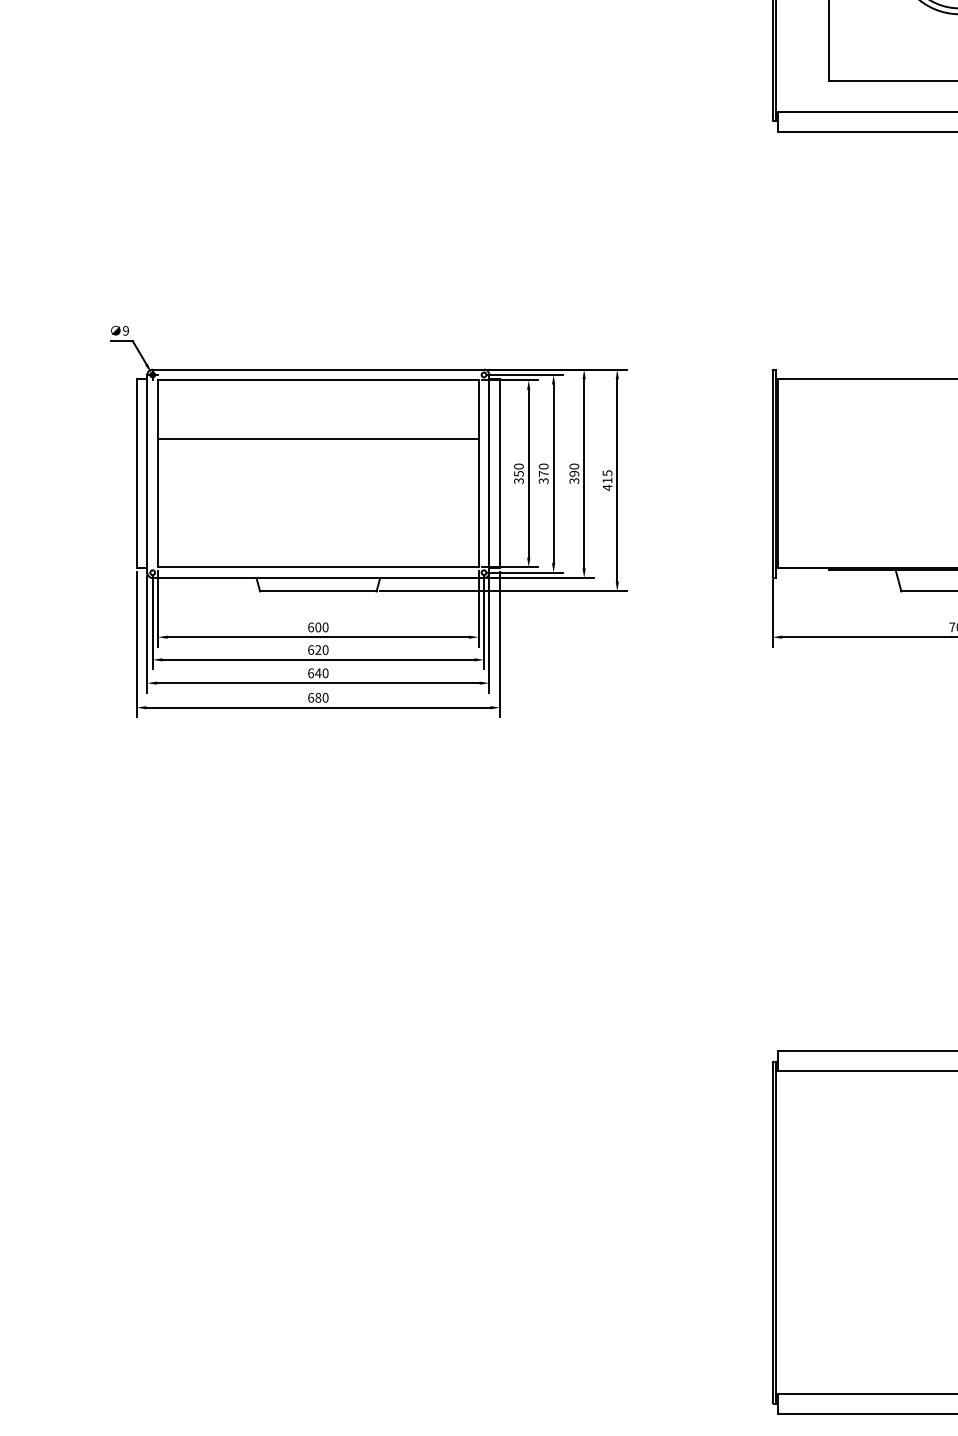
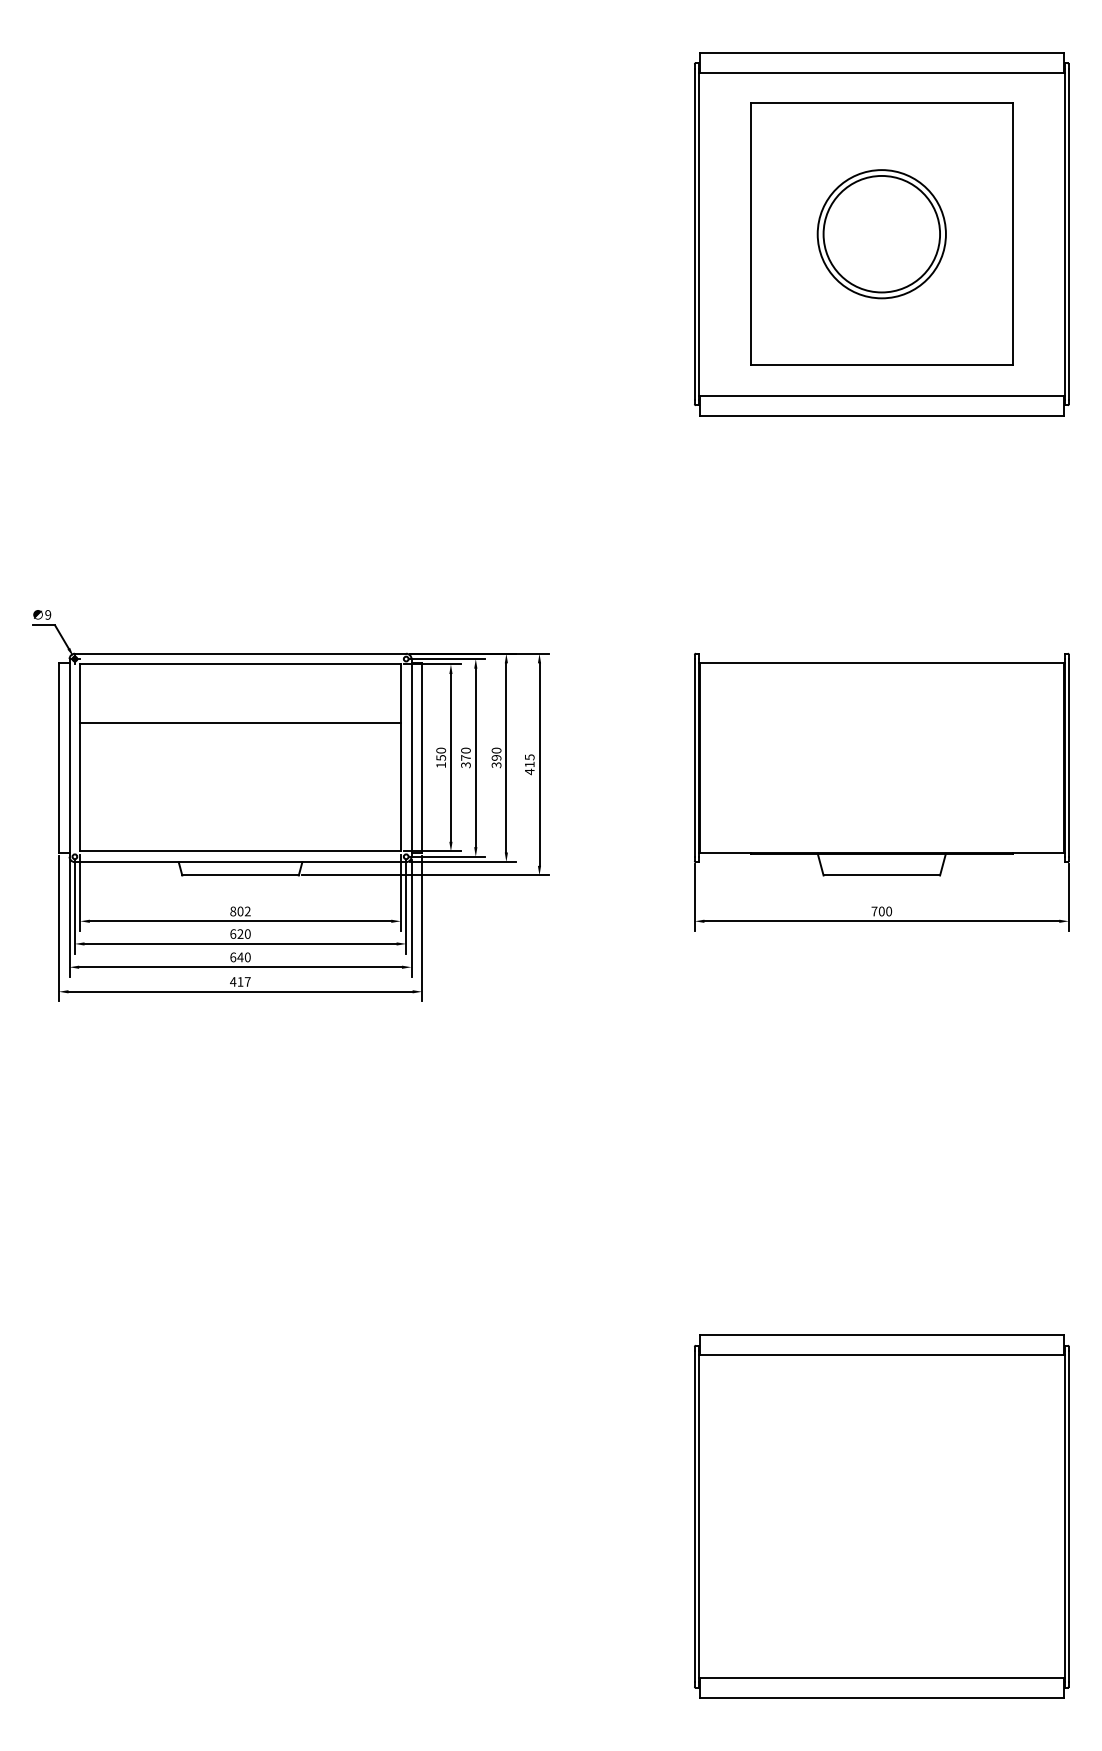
text: (519, 481) -> (441, 765), 350 -> 150
text: (318, 627) -> (240, 911), 600 -> 802
text: (318, 697) -> (240, 981), 680 -> 417

